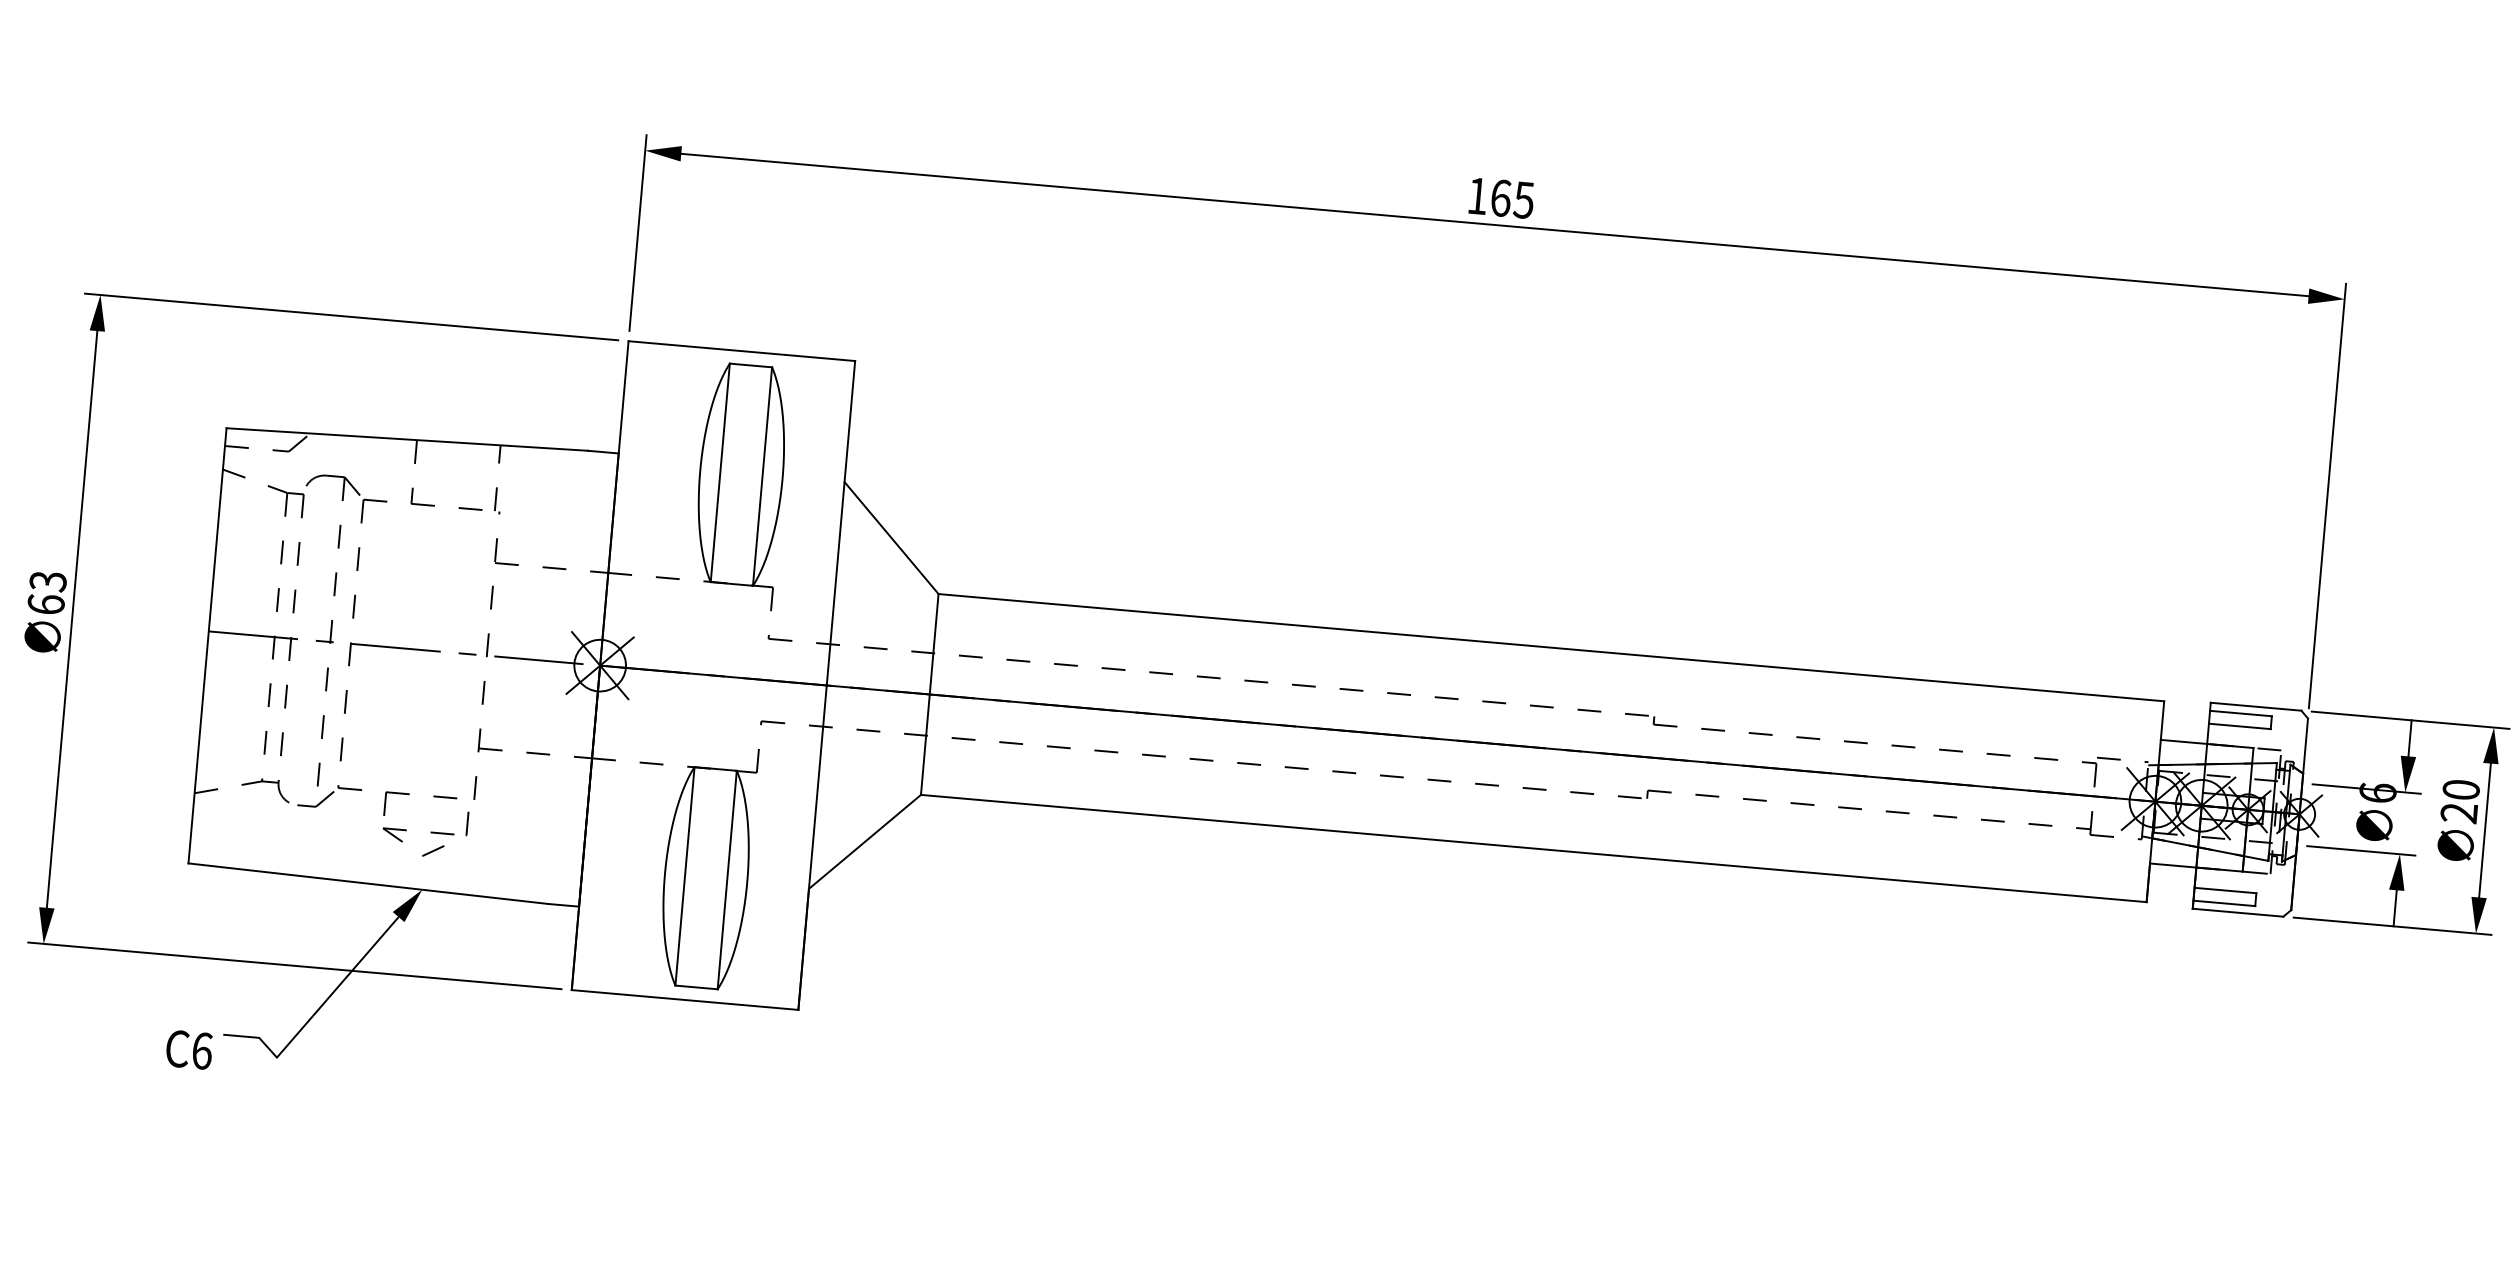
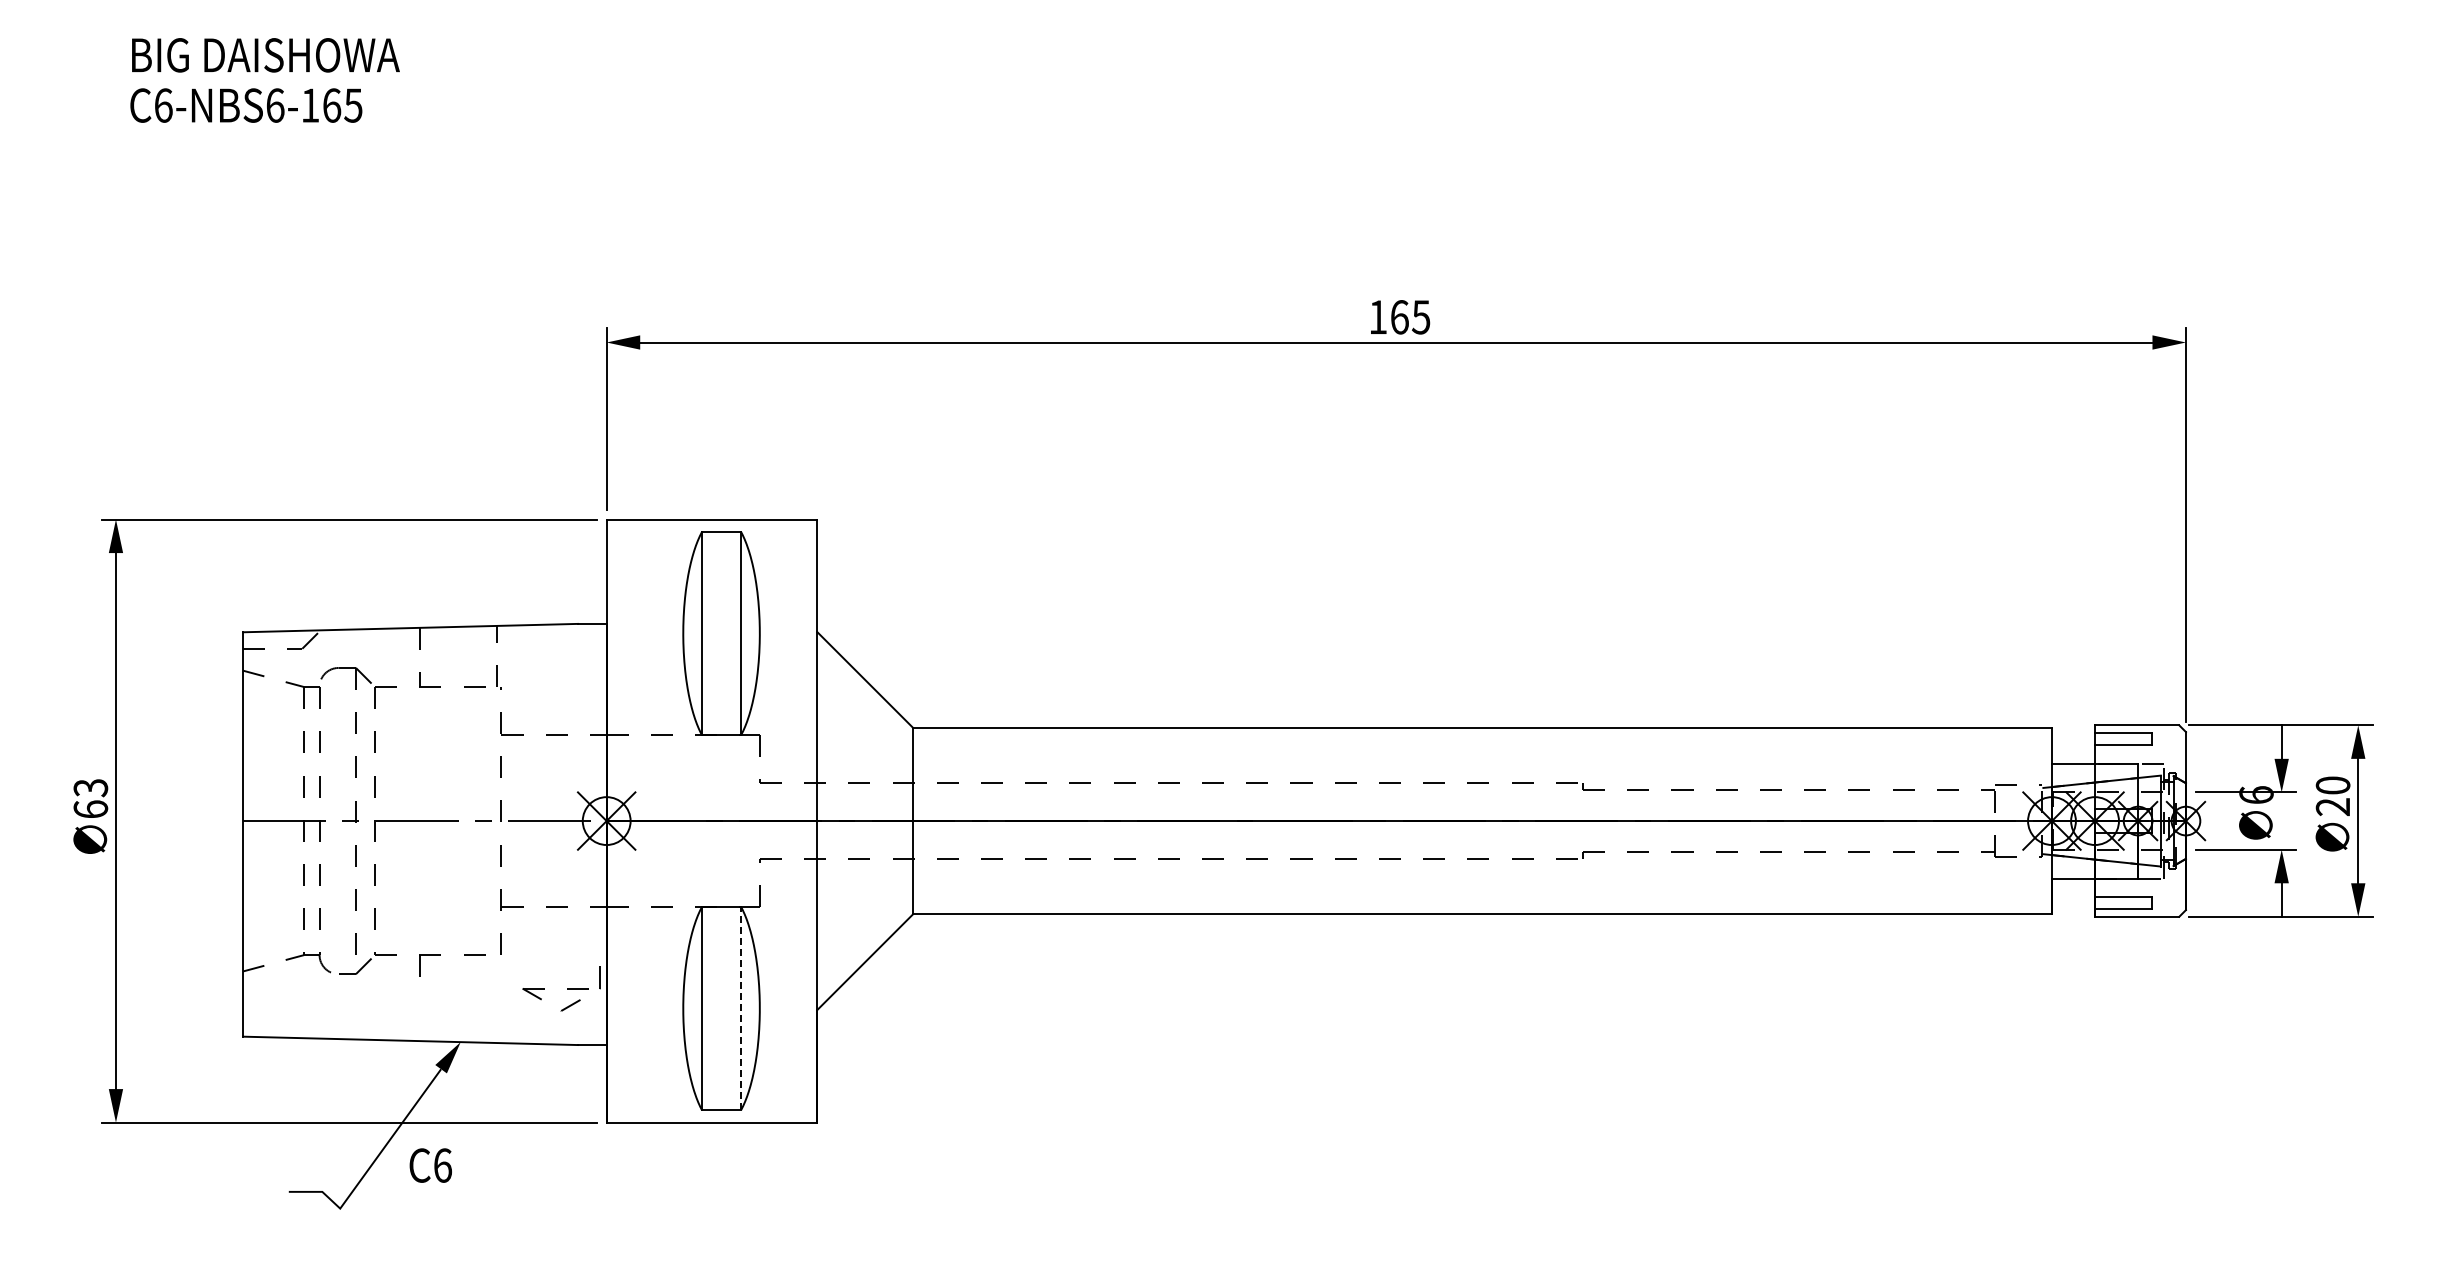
part: (424, 831) -> (561, 988), moved
line: (727, 880) -> (741, 1008), solid -> dashed
text: (189, 1049) -> (430, 1165), moved

